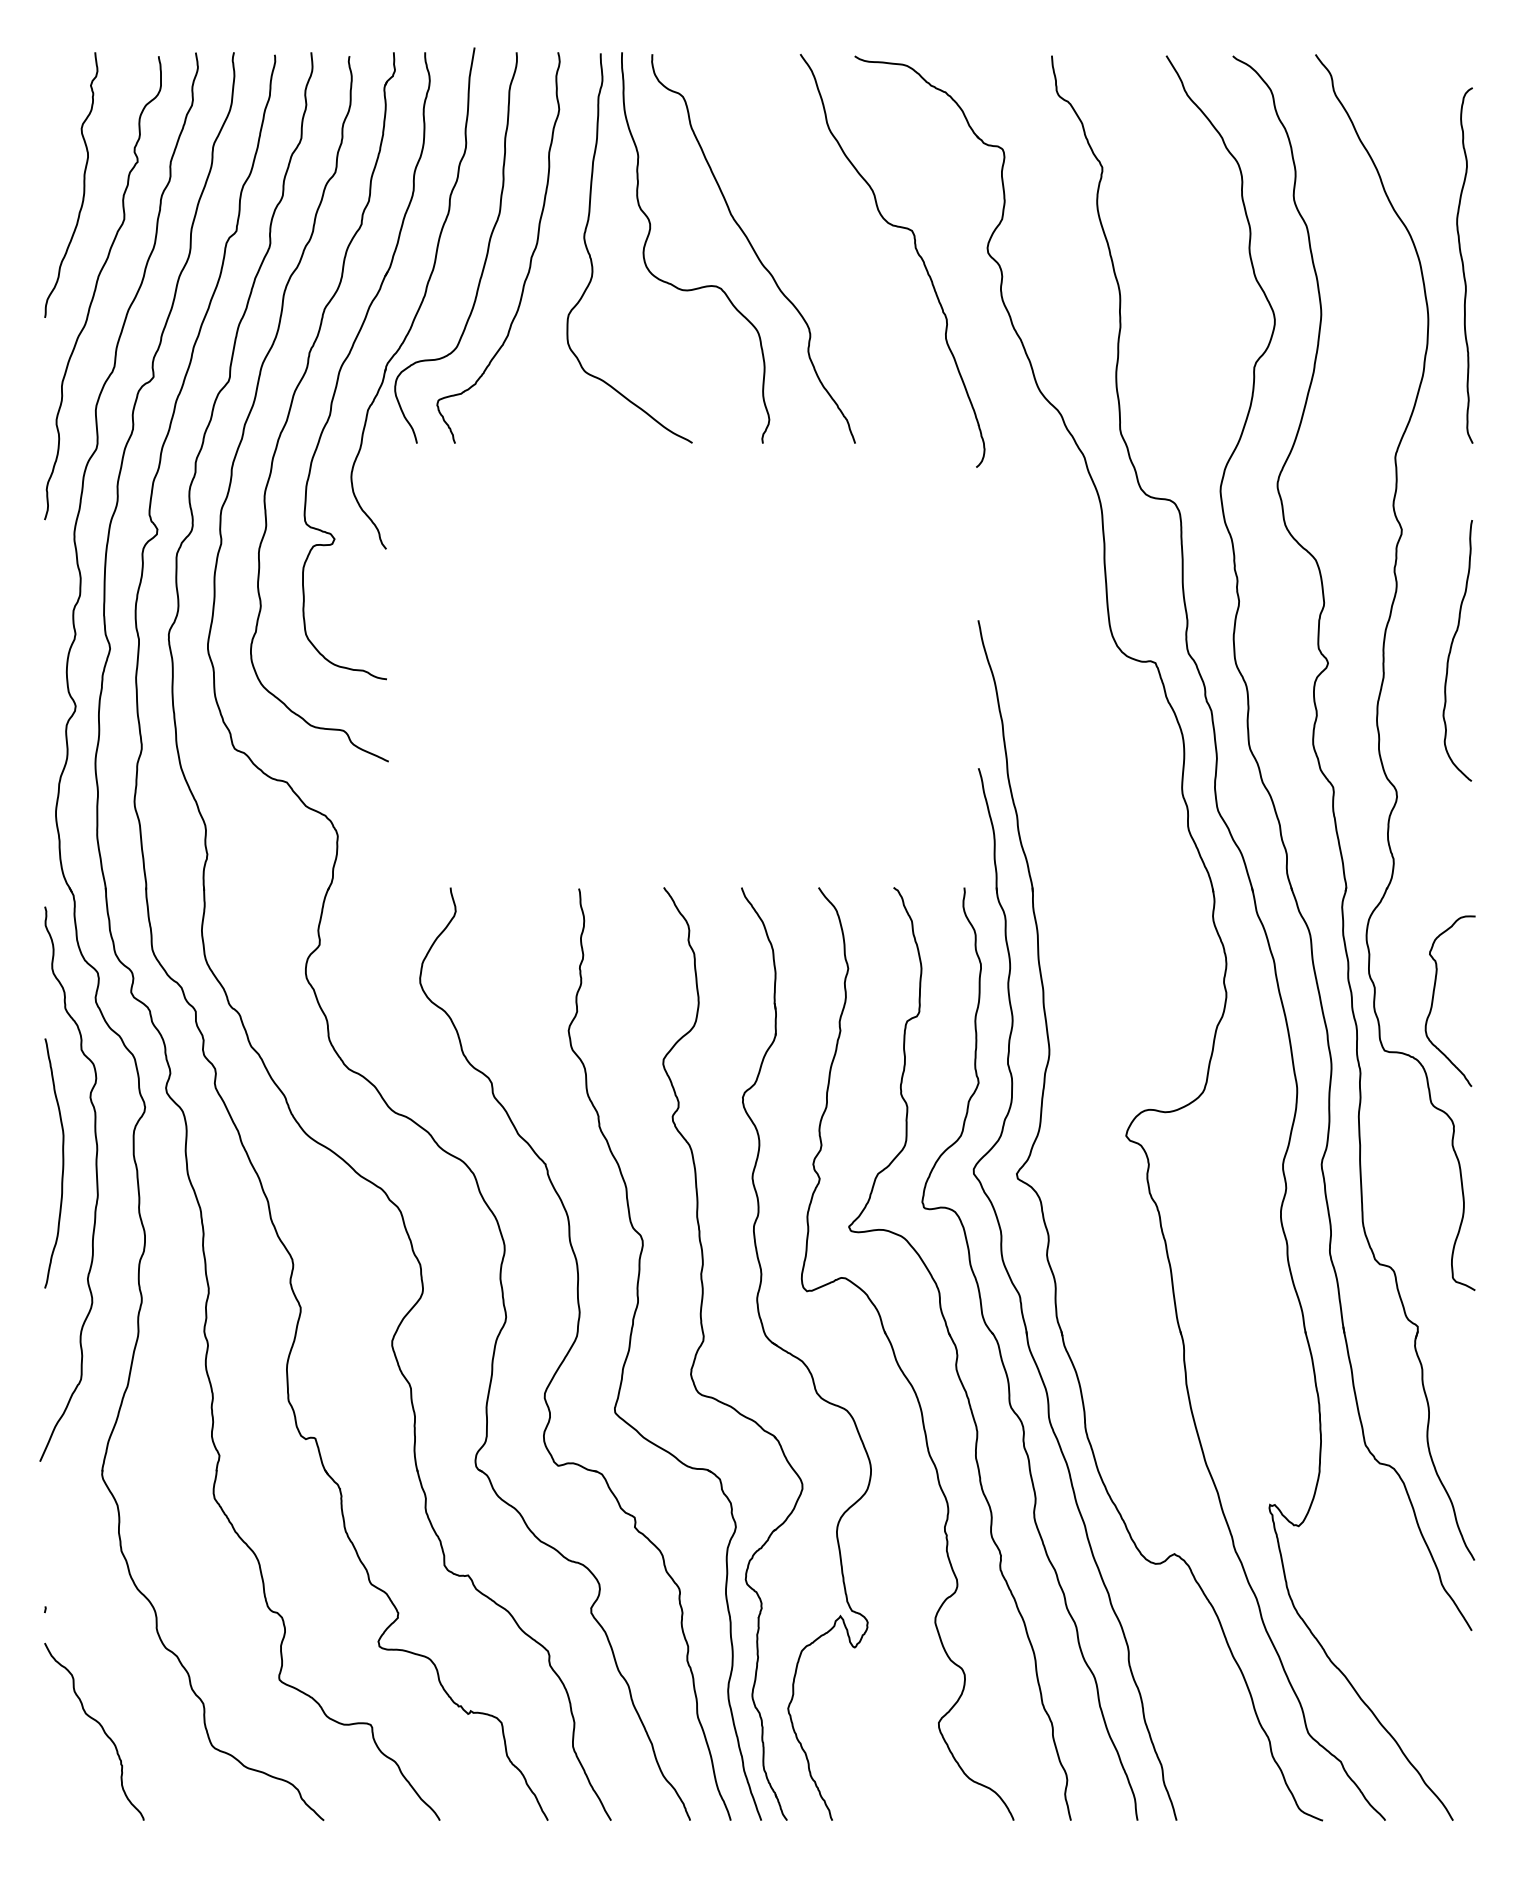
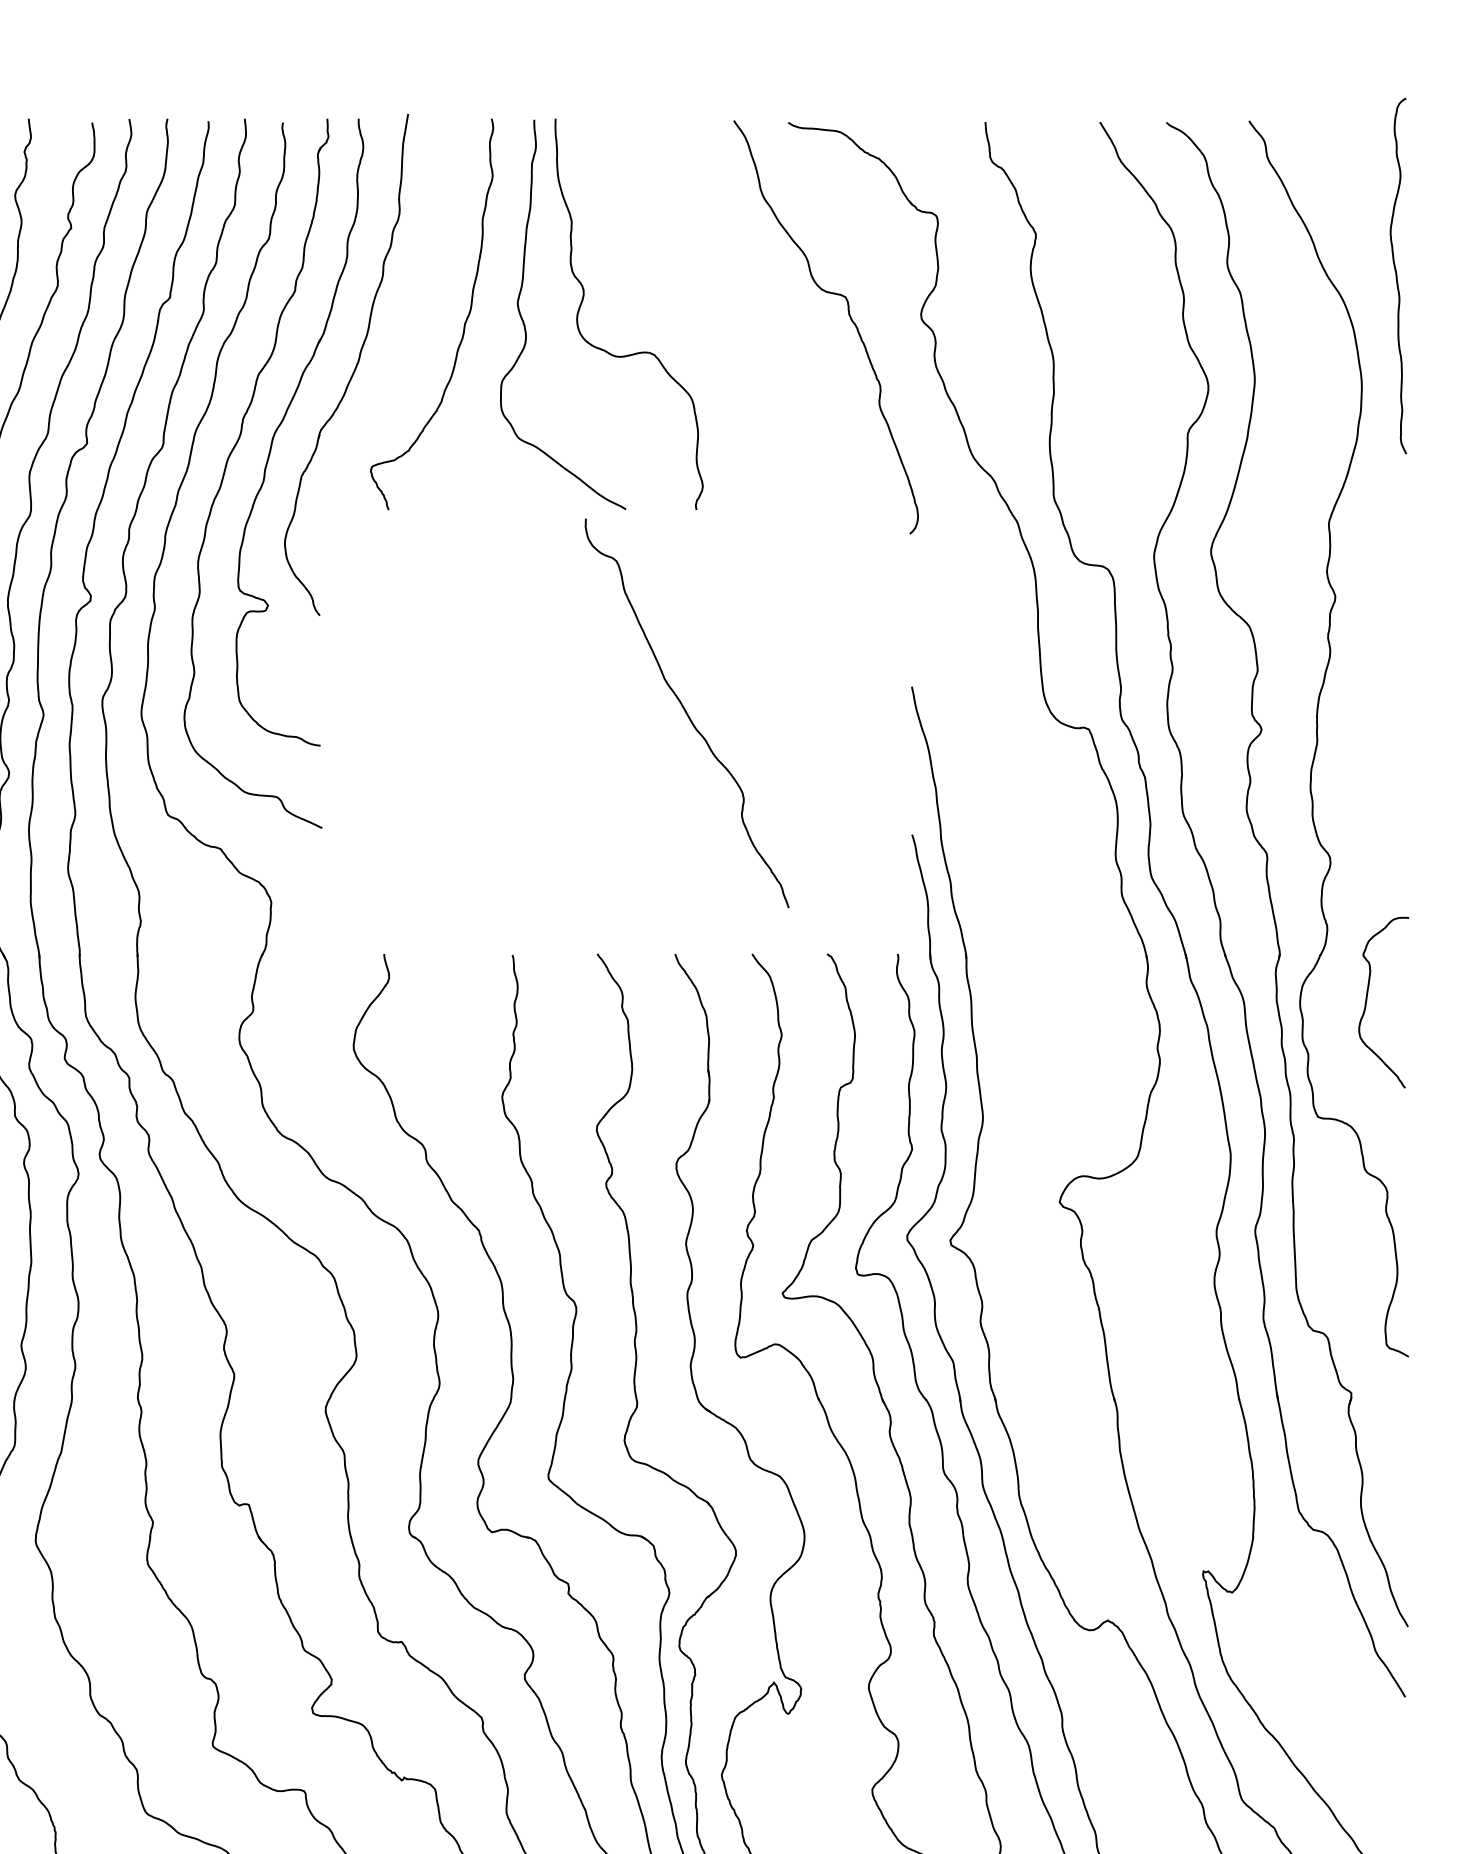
curve: (753, 248) -> (687, 712), moved
curve: (485, 256) -> (419, 322), removed
curve: (1463, 265) -> (1397, 275), moved
curve: (1451, 650) -> (1385, 716), removed
curve: (1434, 995) -> (1368, 996), moved

